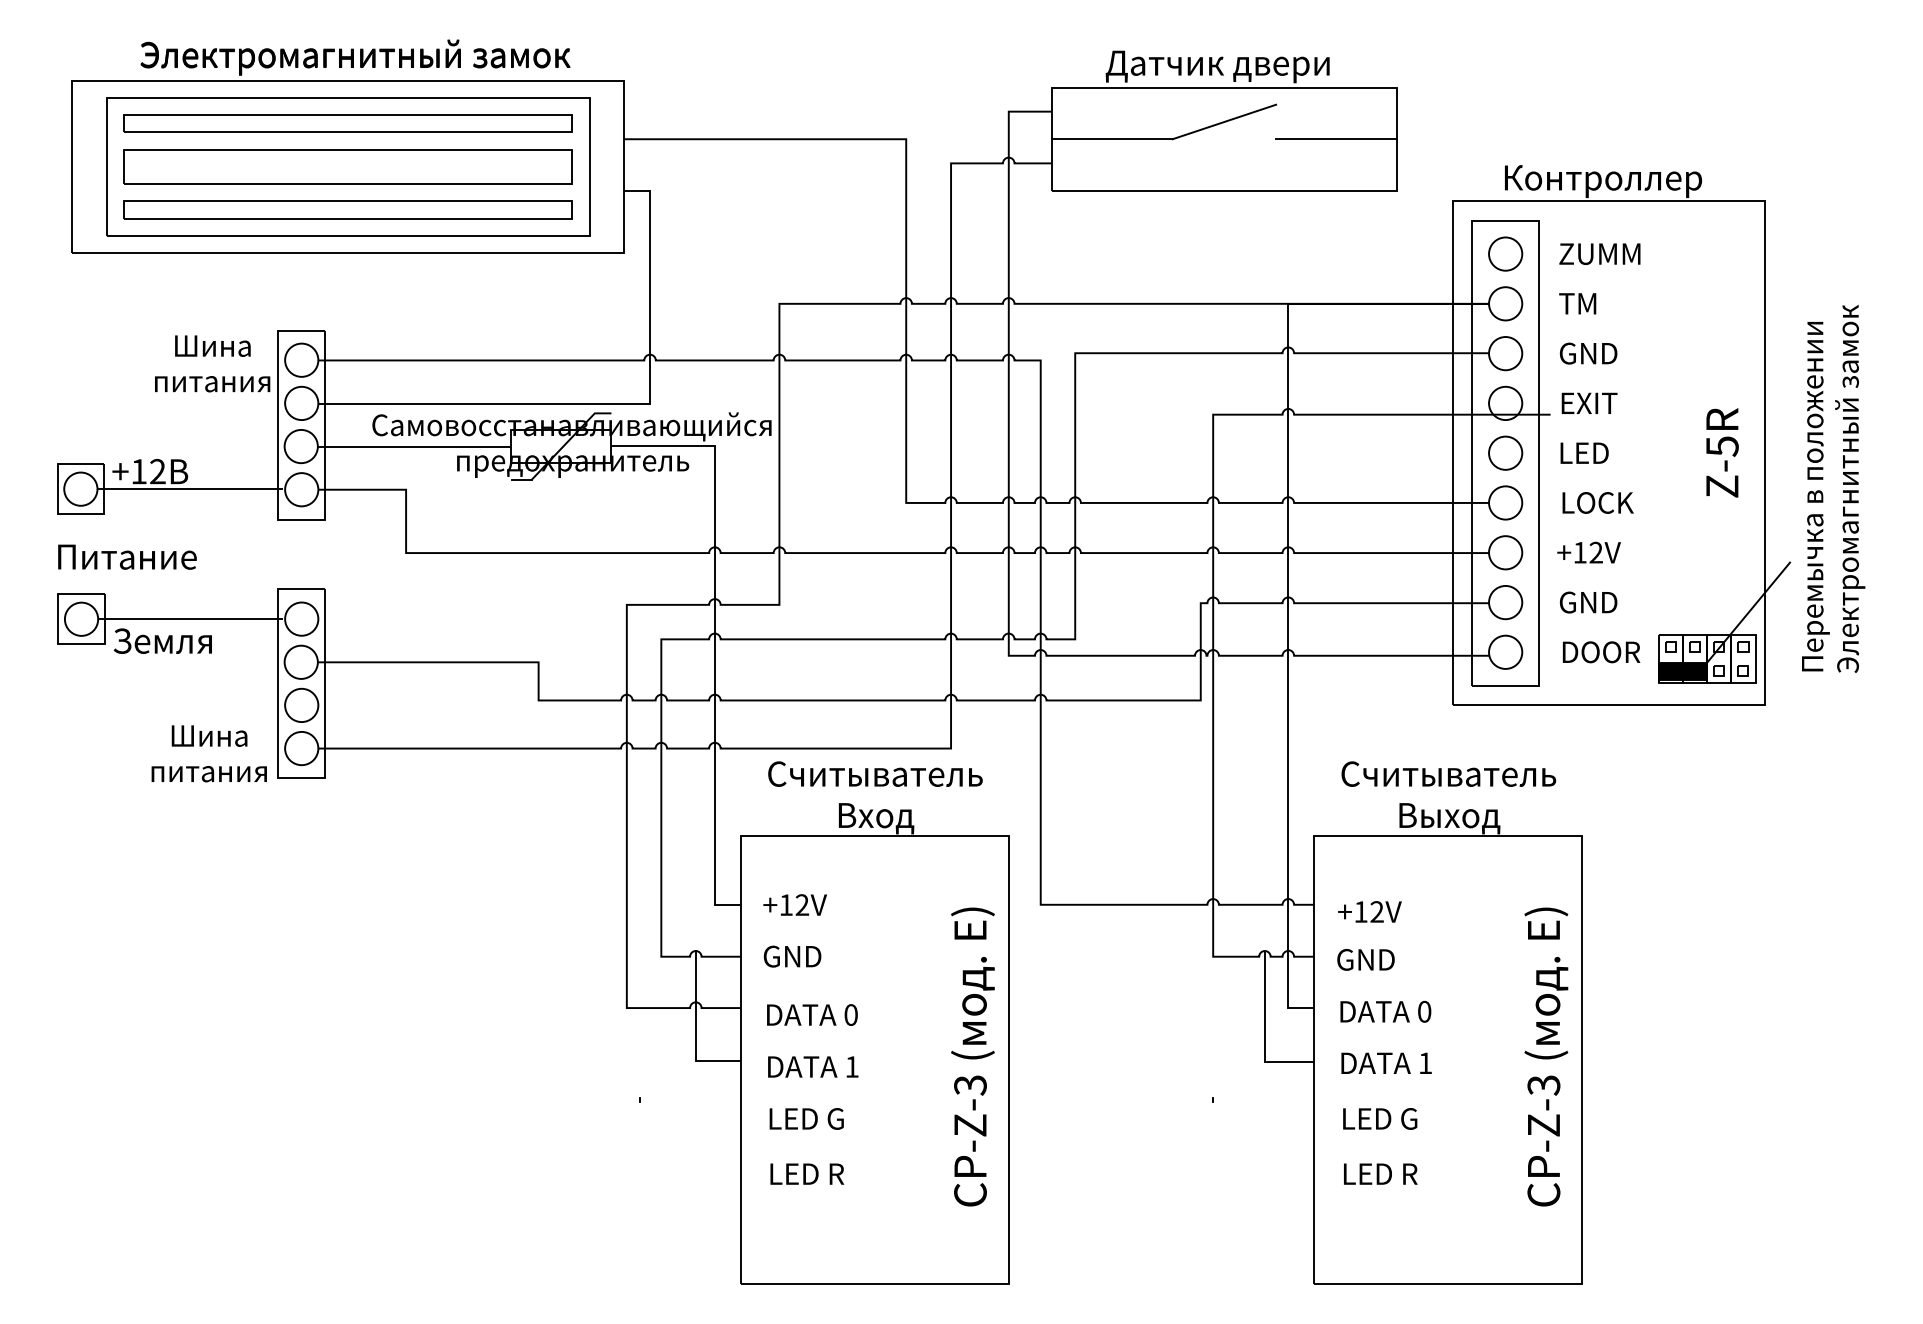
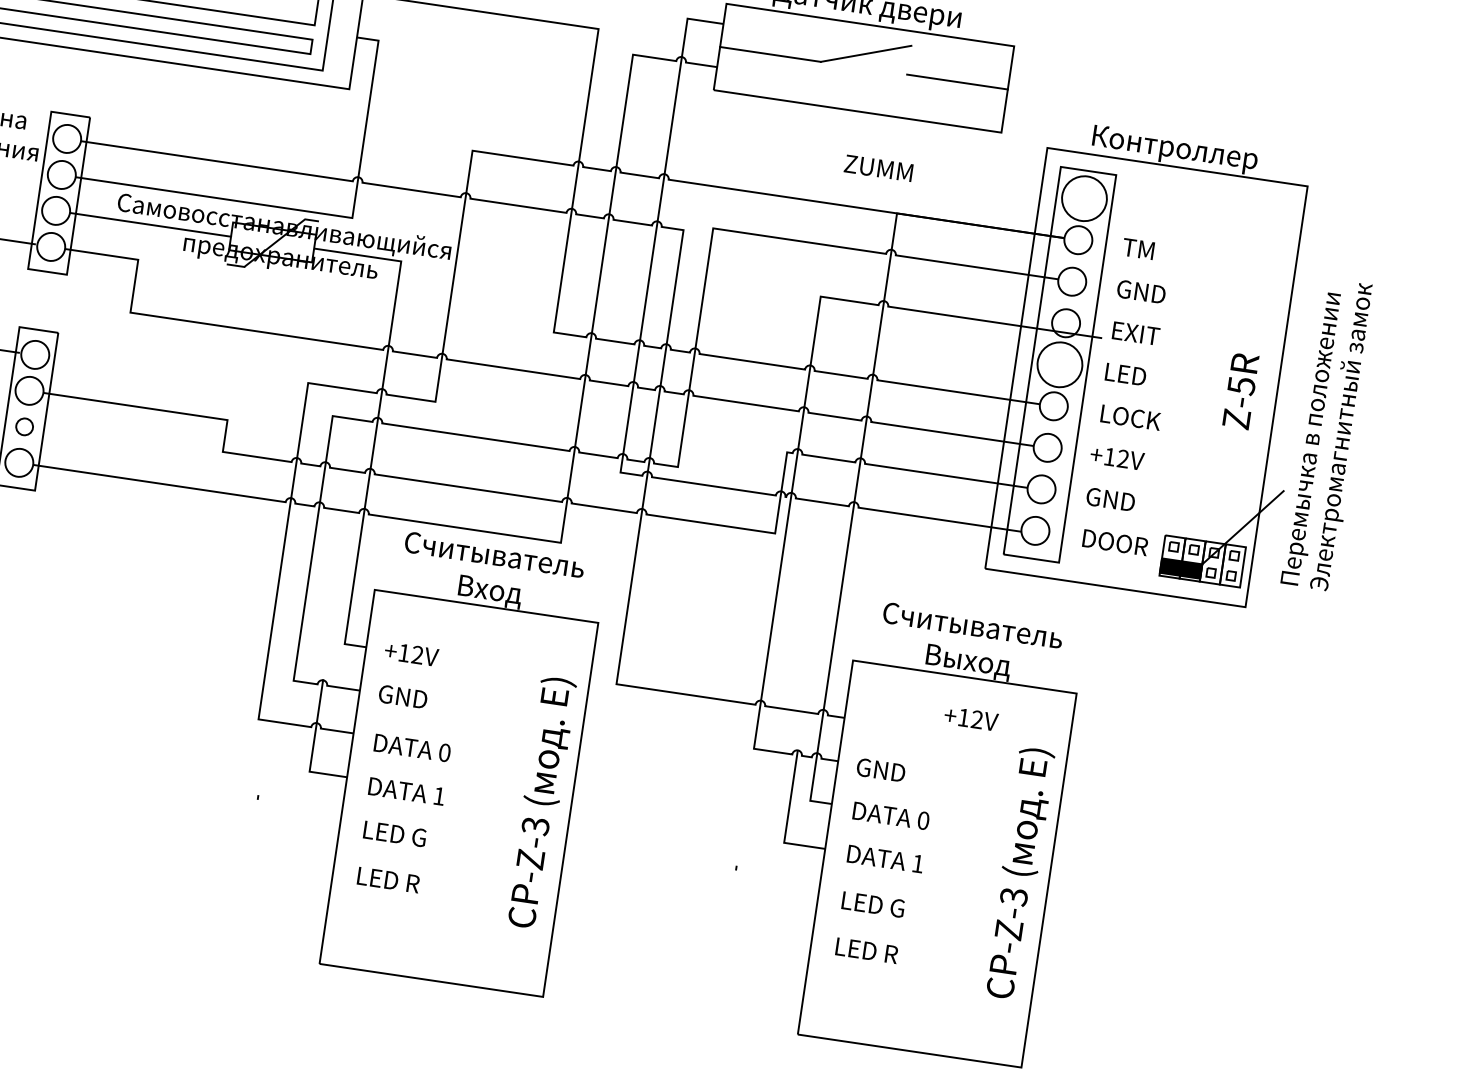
circle: (1505, 253) -> (1084, 198), size x1.6
text: (1599, 253) -> (878, 167), moved
circle: (1505, 452) -> (1059, 364), size x1.6
circle: (301, 705) -> (24, 426), size x0.6
text: (1369, 911) -> (970, 718), moved

